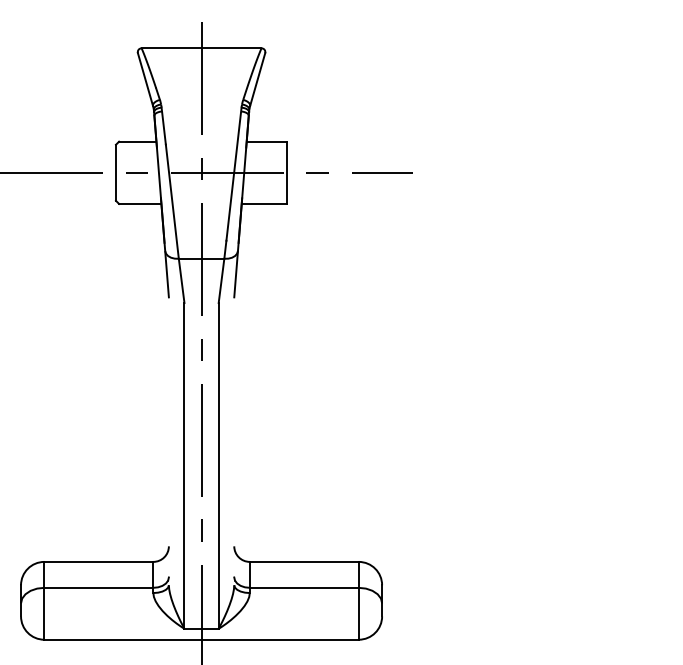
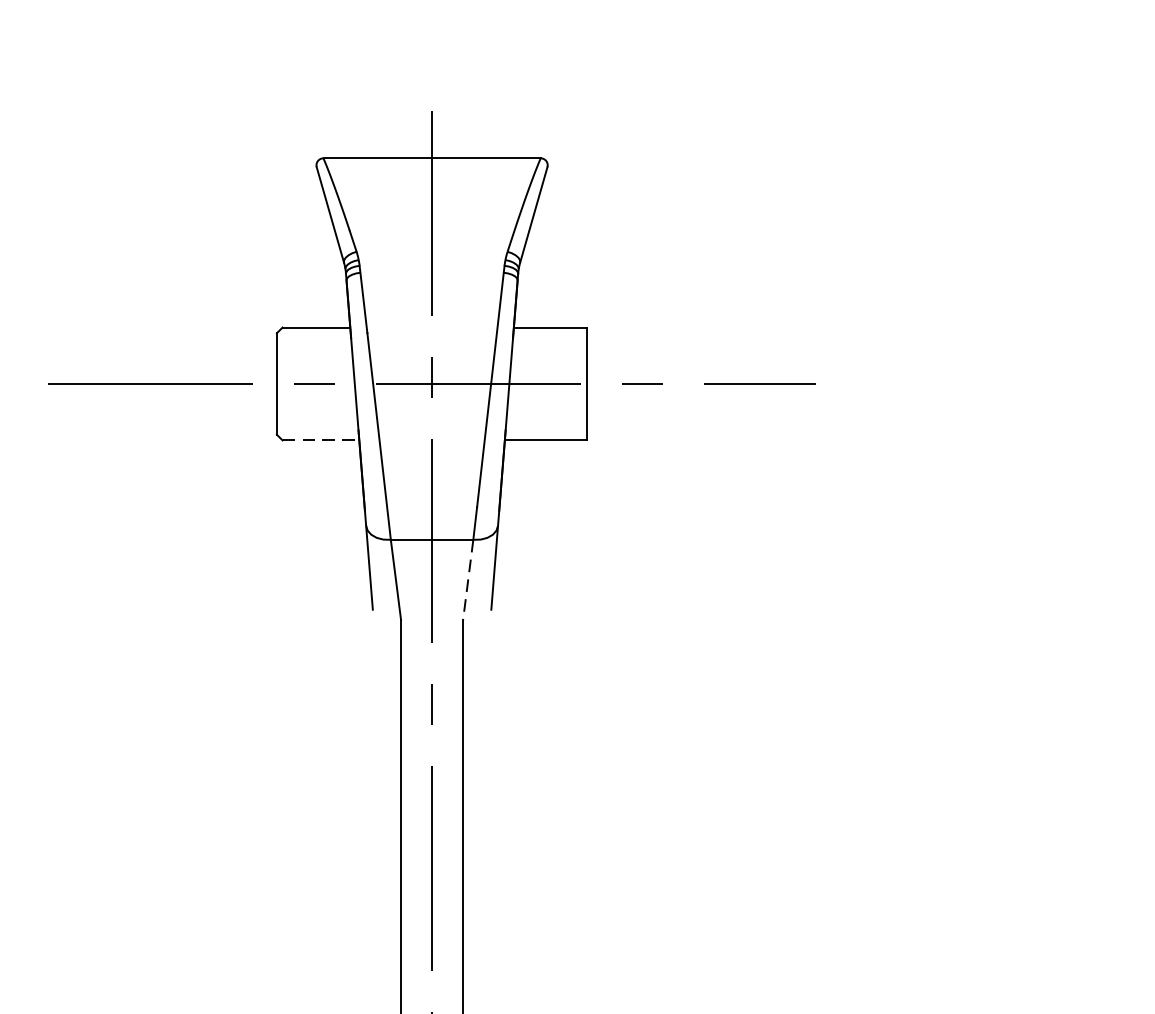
line: (140, 203) -> (321, 439), solid -> dashed
line: (221, 281) -> (468, 580), solid -> dashed

